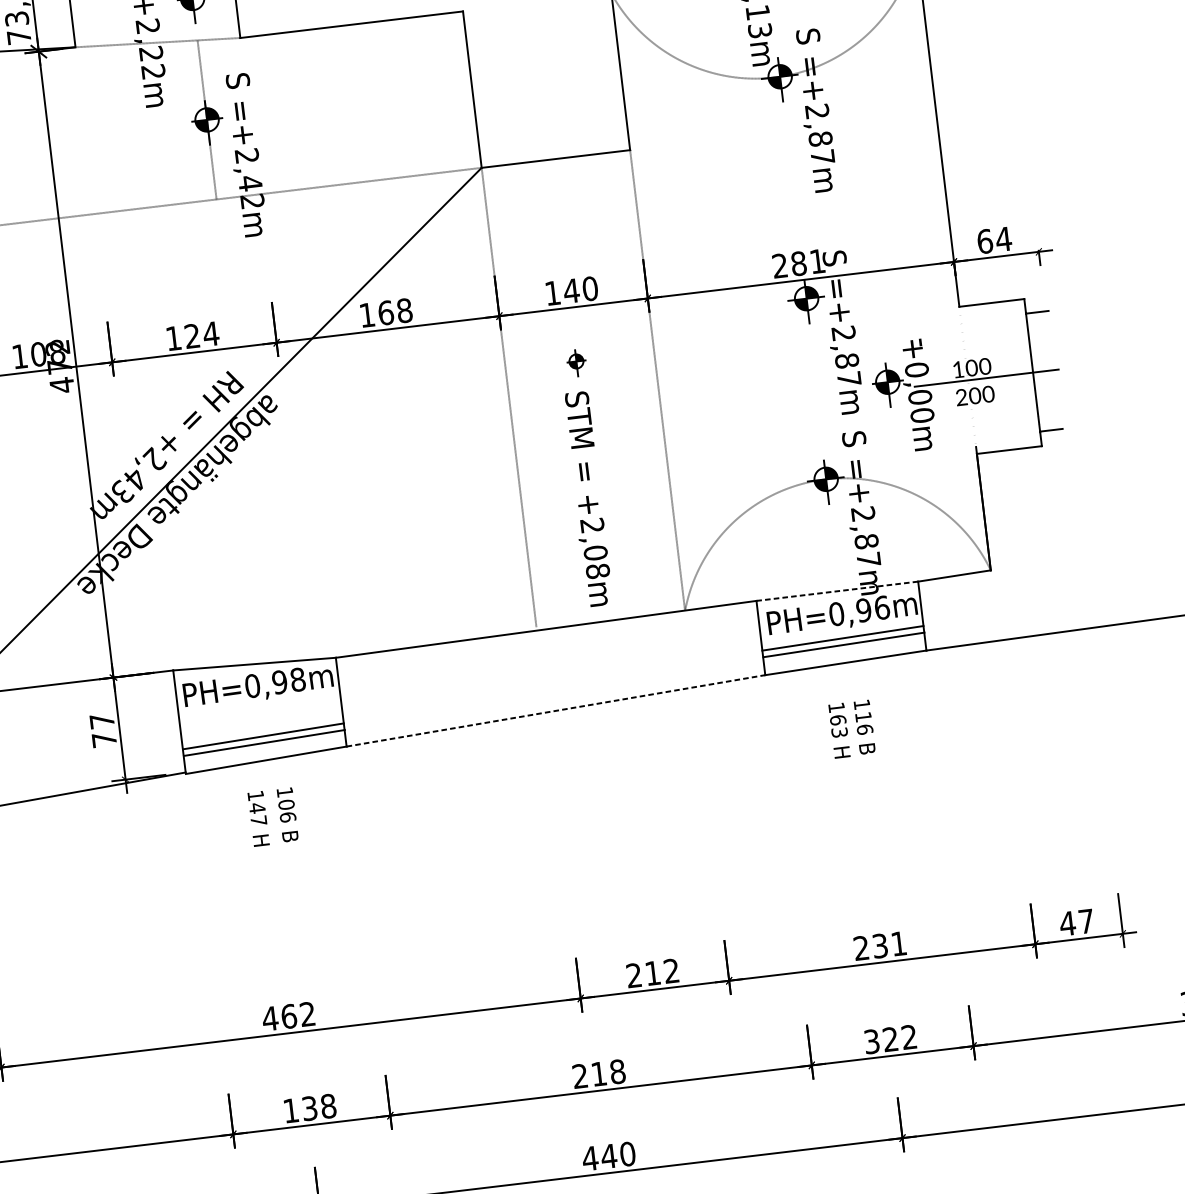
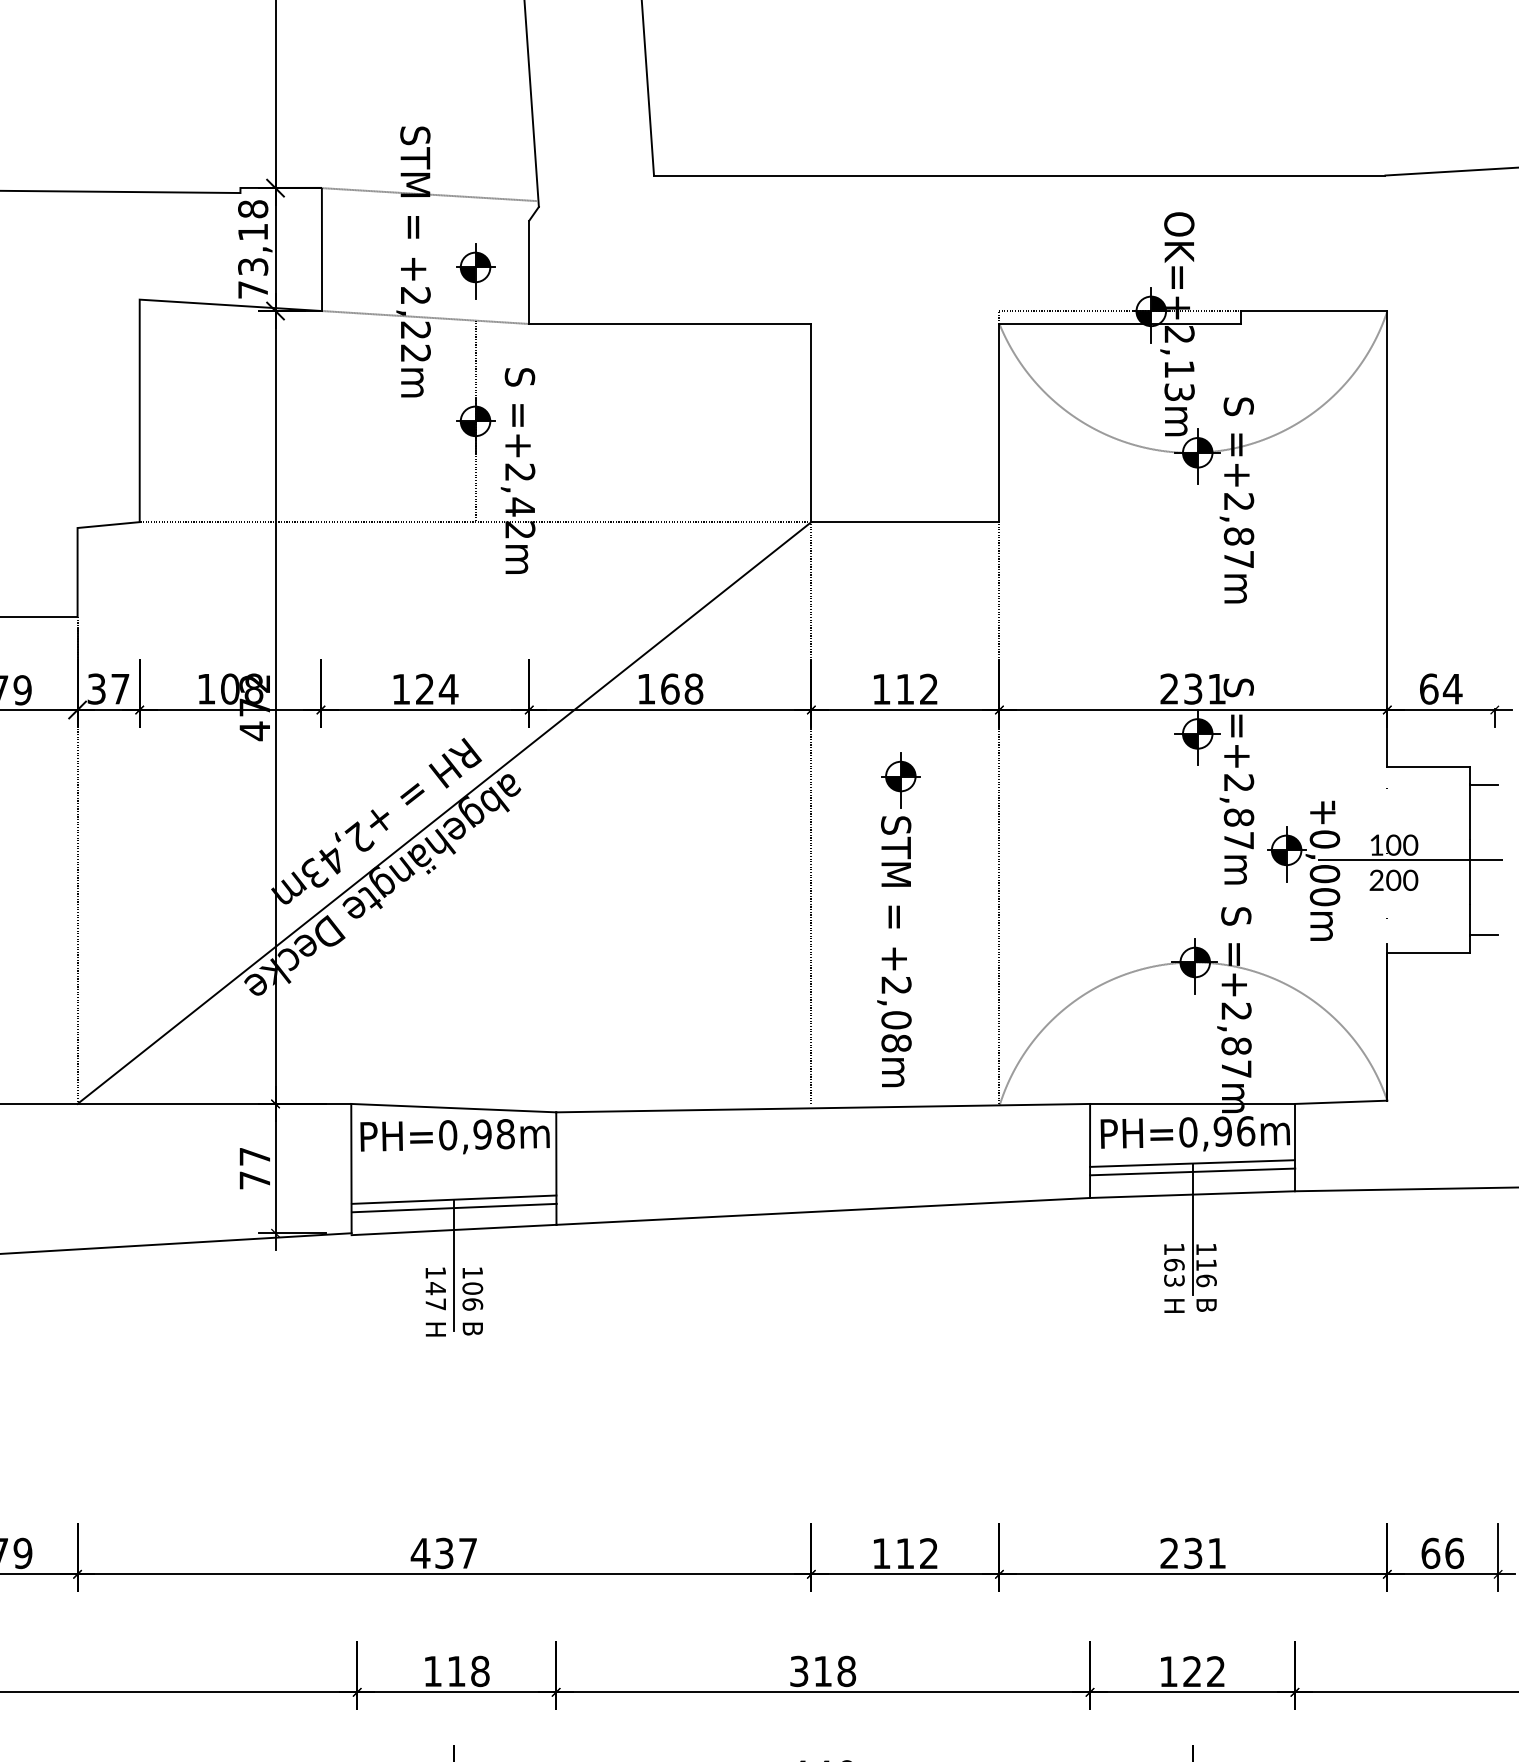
text: (799, 263) -> (1193, 688), 281 -> 231
text: (580, 289) -> (916, 688), 140 -> 112
part: (576, 363) -> (900, 780), size x1.67
line: (837, 590) -> (1192, 1103), dashed -> solid
line: (849, 689) -> (1192, 1228), added
line: (556, 710) -> (823, 1211), dashed -> solid
line: (269, 788) -> (454, 1265), added
text: (1076, 922) -> (1442, 1553), 47 -> 66
text: (634, 975) -> (881, 1553), 212 -> 112
text: (297, 1015) -> (455, 1553), 462 -> 437
text: (871, 1041) -> (1168, 1671), 322 -> 122
text: (580, 1076) -> (799, 1671), 218 -> 318
text: (309, 1108) -> (456, 1671), 138 -> 118

